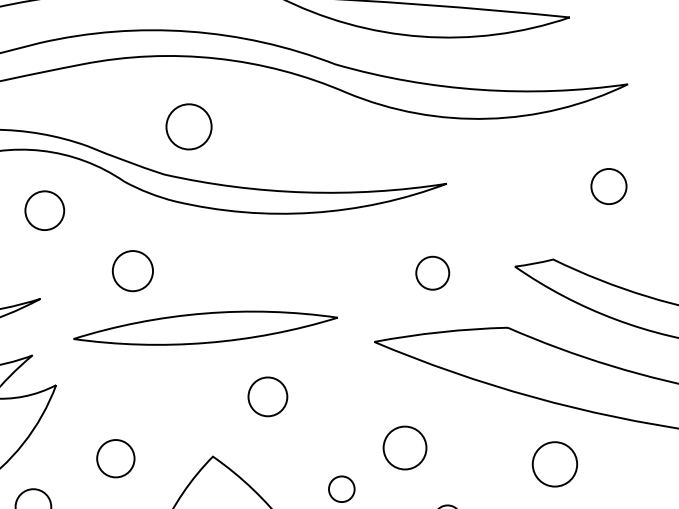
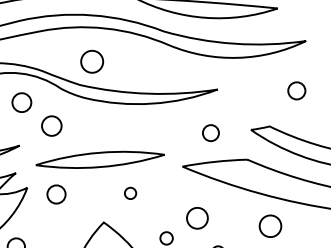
part: (132, 269) -> (51, 125), moved
part: (267, 397) -> (130, 193), size x0.6
part: (115, 458) -> (56, 194), moved

